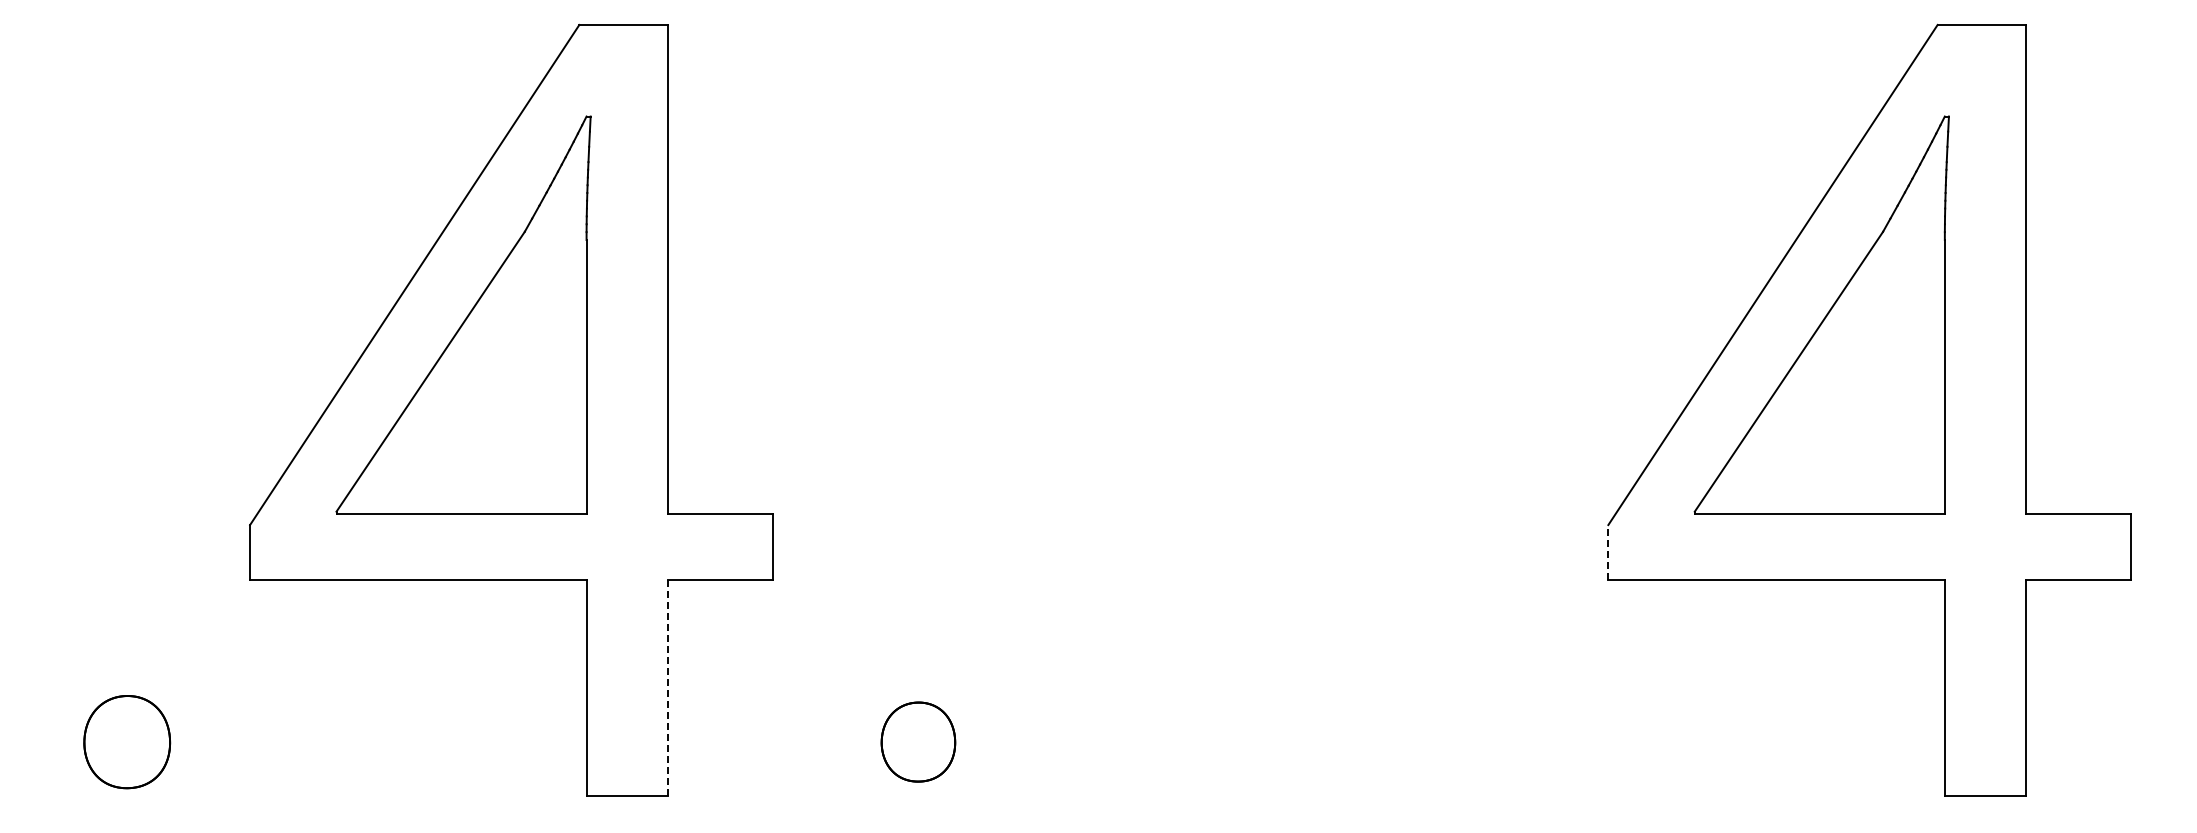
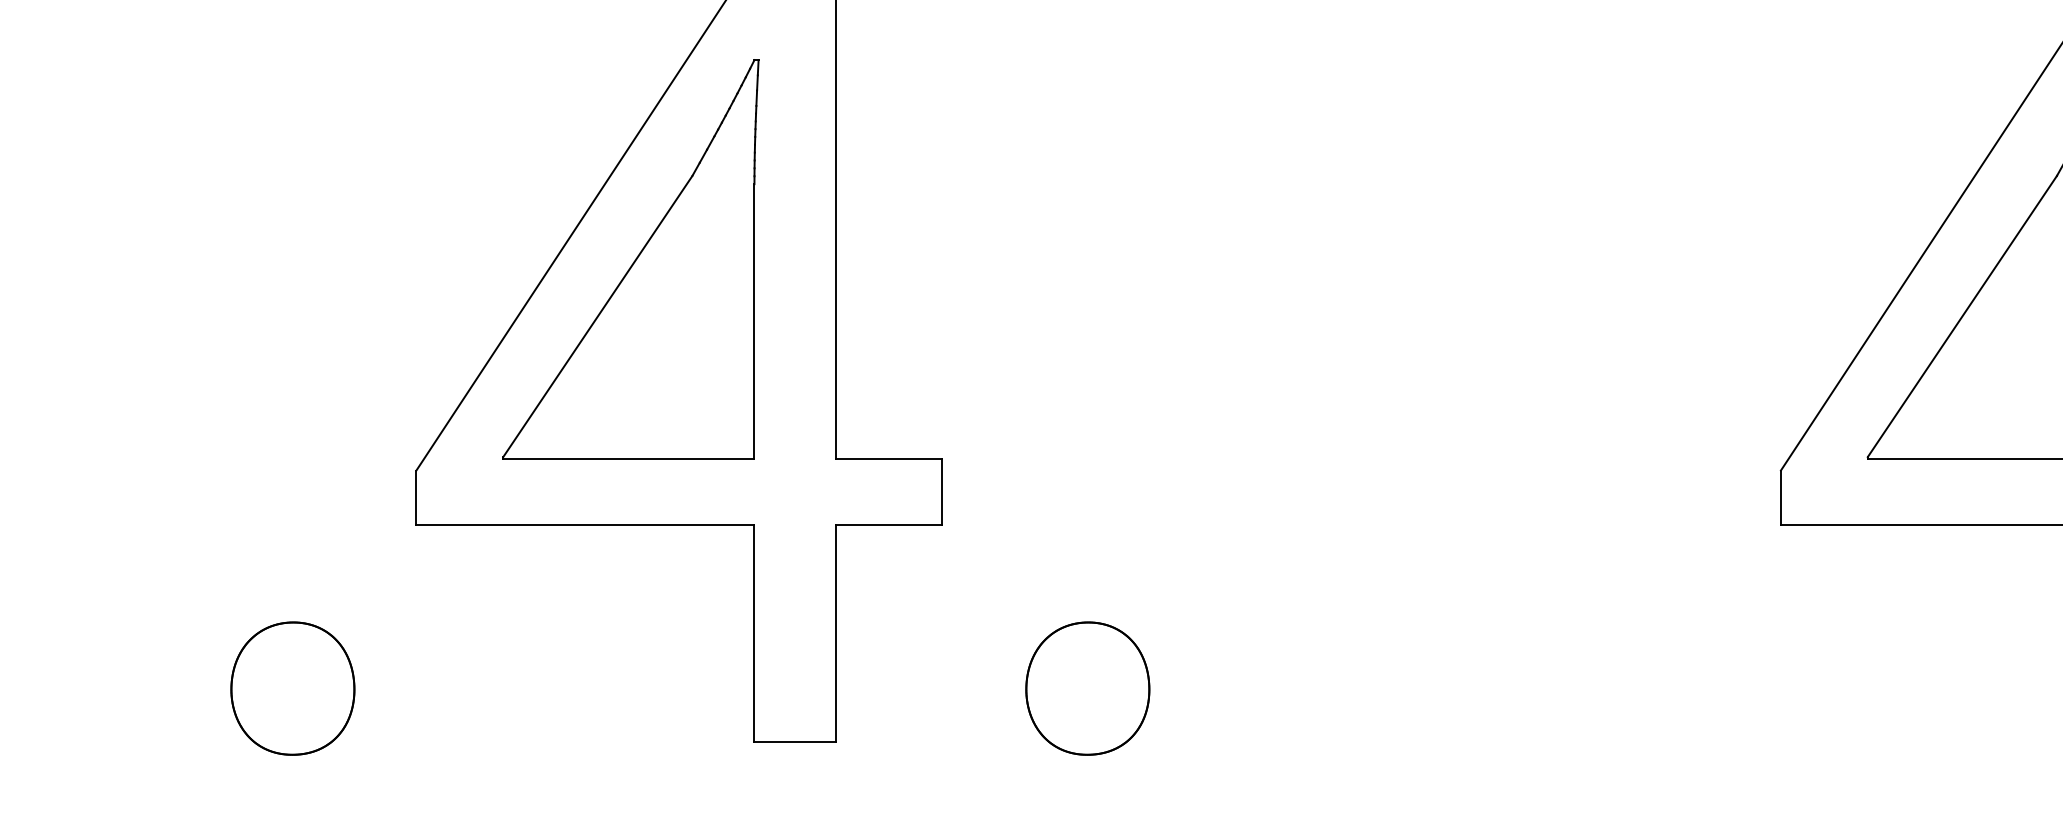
line: (1608, 551) -> (1781, 497), dashed -> solid
line: (667, 688) -> (835, 634), dashed -> solid
part: (127, 741) -> (293, 687), size x1.43
part: (918, 741) -> (1087, 687), size x1.67

